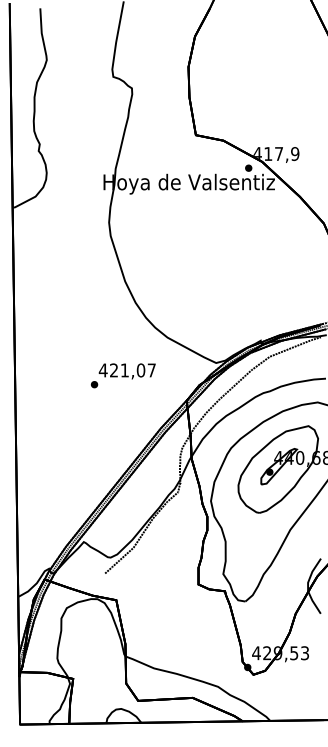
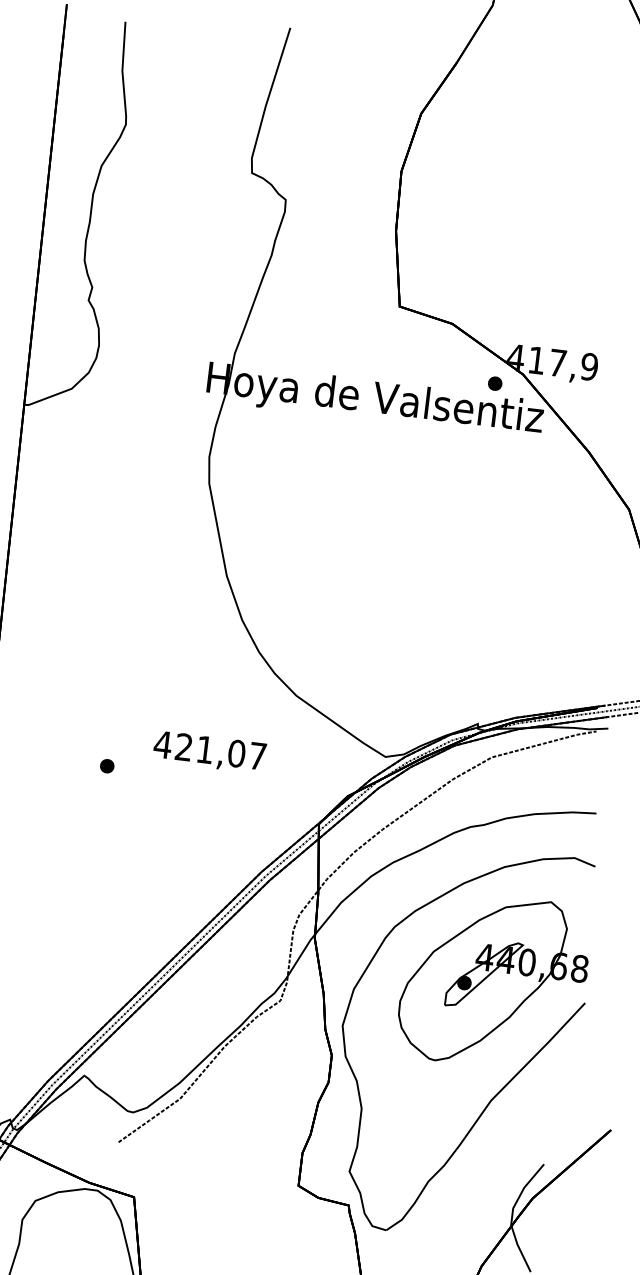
part: (94, 384) -> (107, 765), moved

